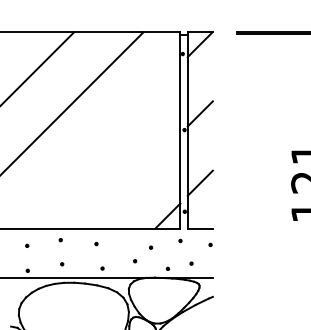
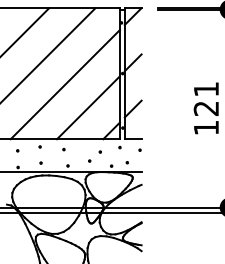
line: (97, 146) -> (64, 84), added
line: (133, 180) -> (88, 107), added

